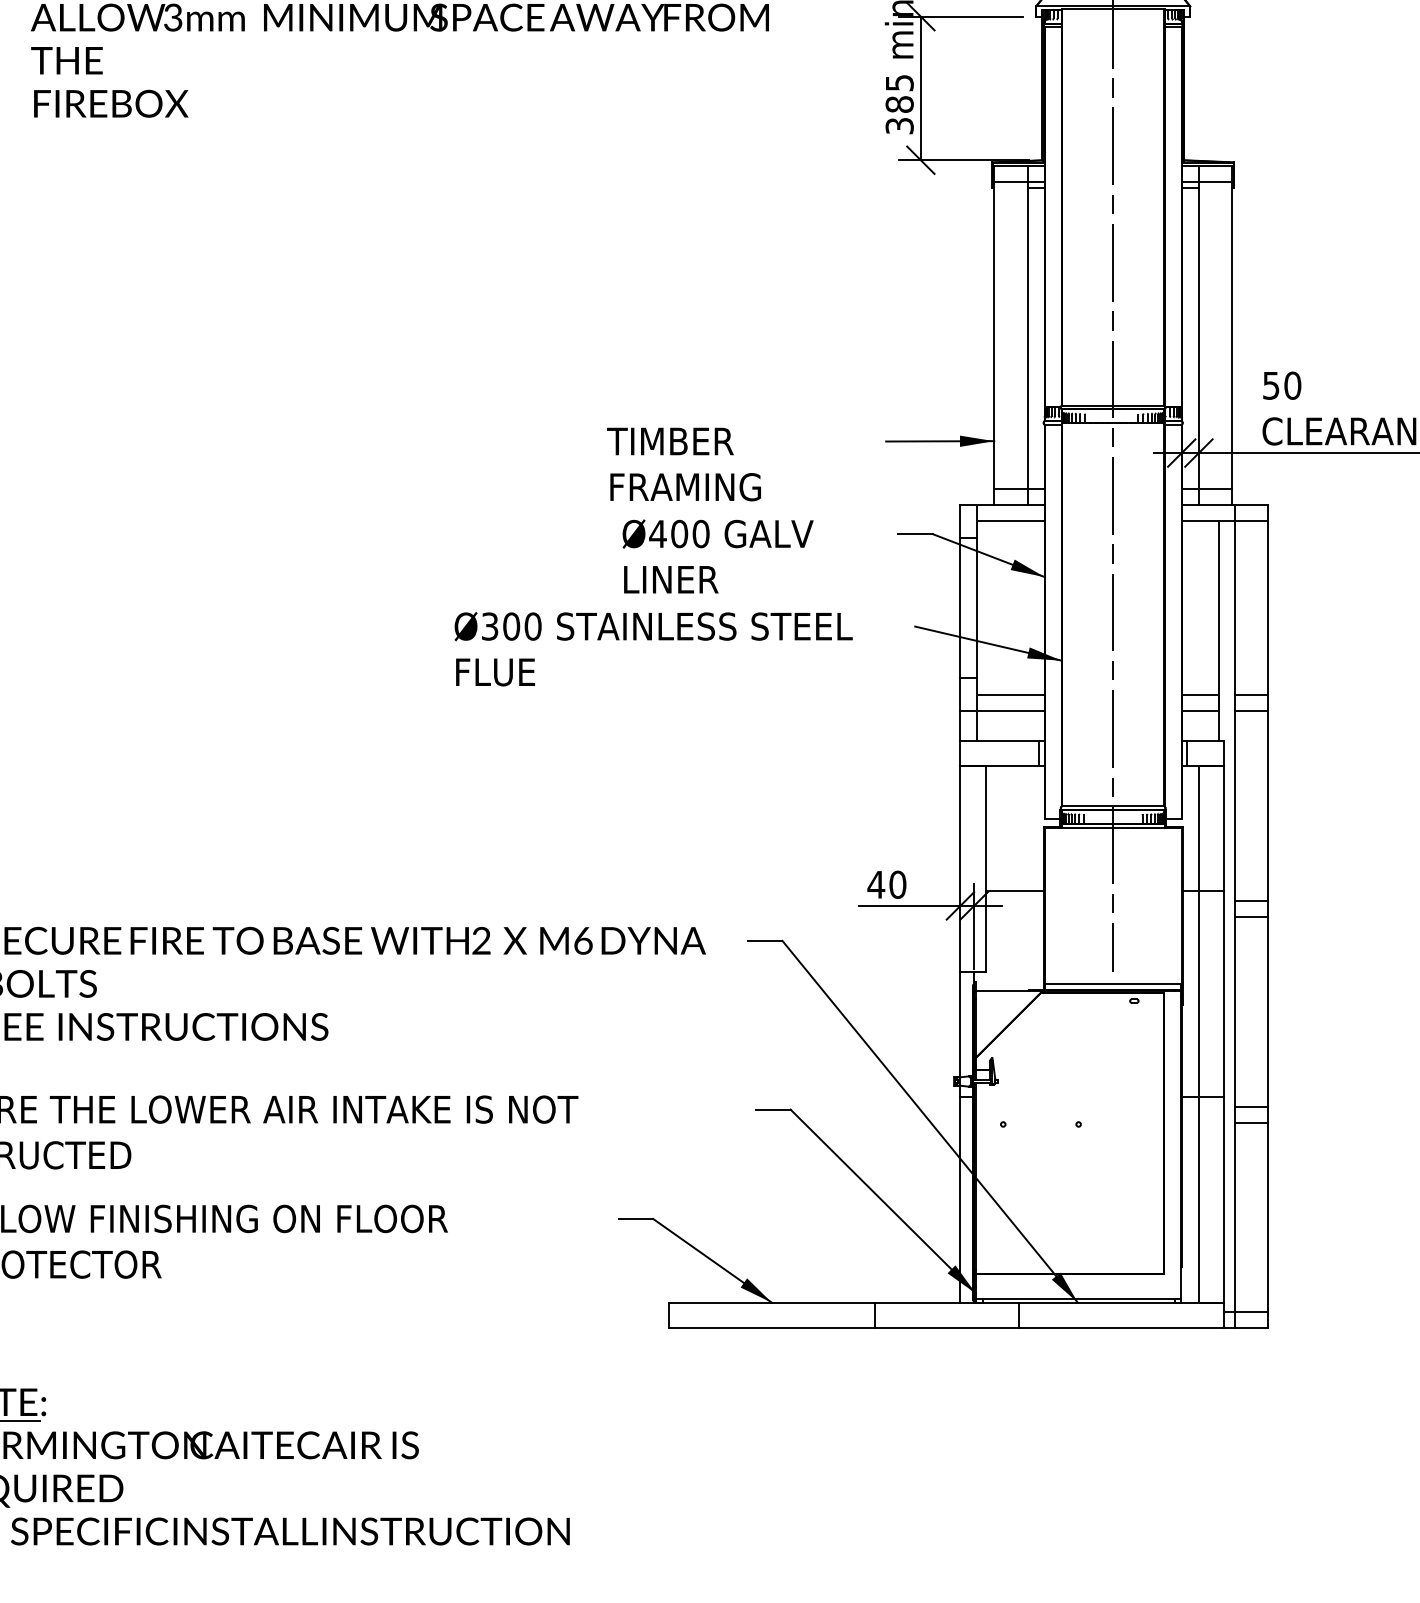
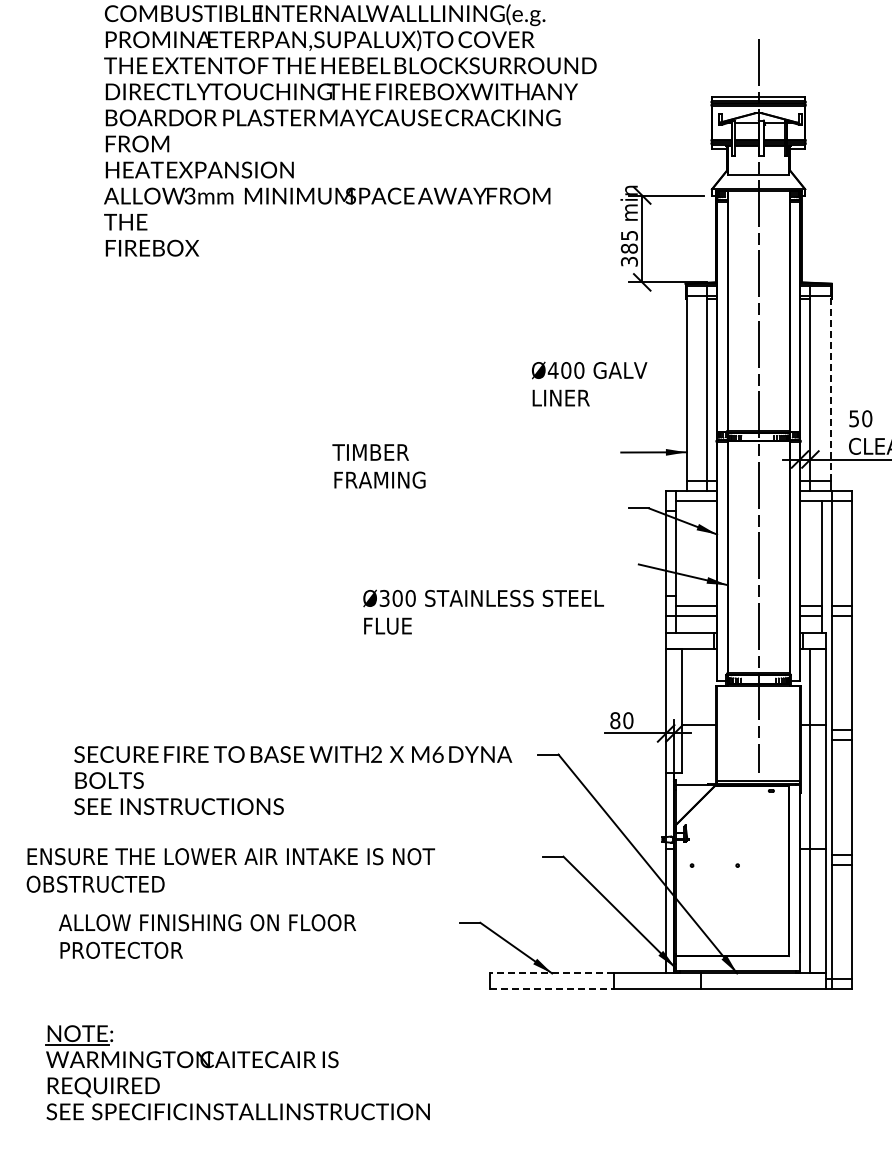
line: (1232, 335) -> (830, 388), solid -> dashed
text: (683, 464) -> (378, 466), moved
text: (717, 555) -> (589, 383), moved
text: (653, 648) -> (483, 611), moved
text: (874, 884) -> (614, 720), 40 -> 80
line: (770, 1302) -> (551, 973), solid -> dashed
line: (772, 1327) -> (552, 988), solid -> dashed

